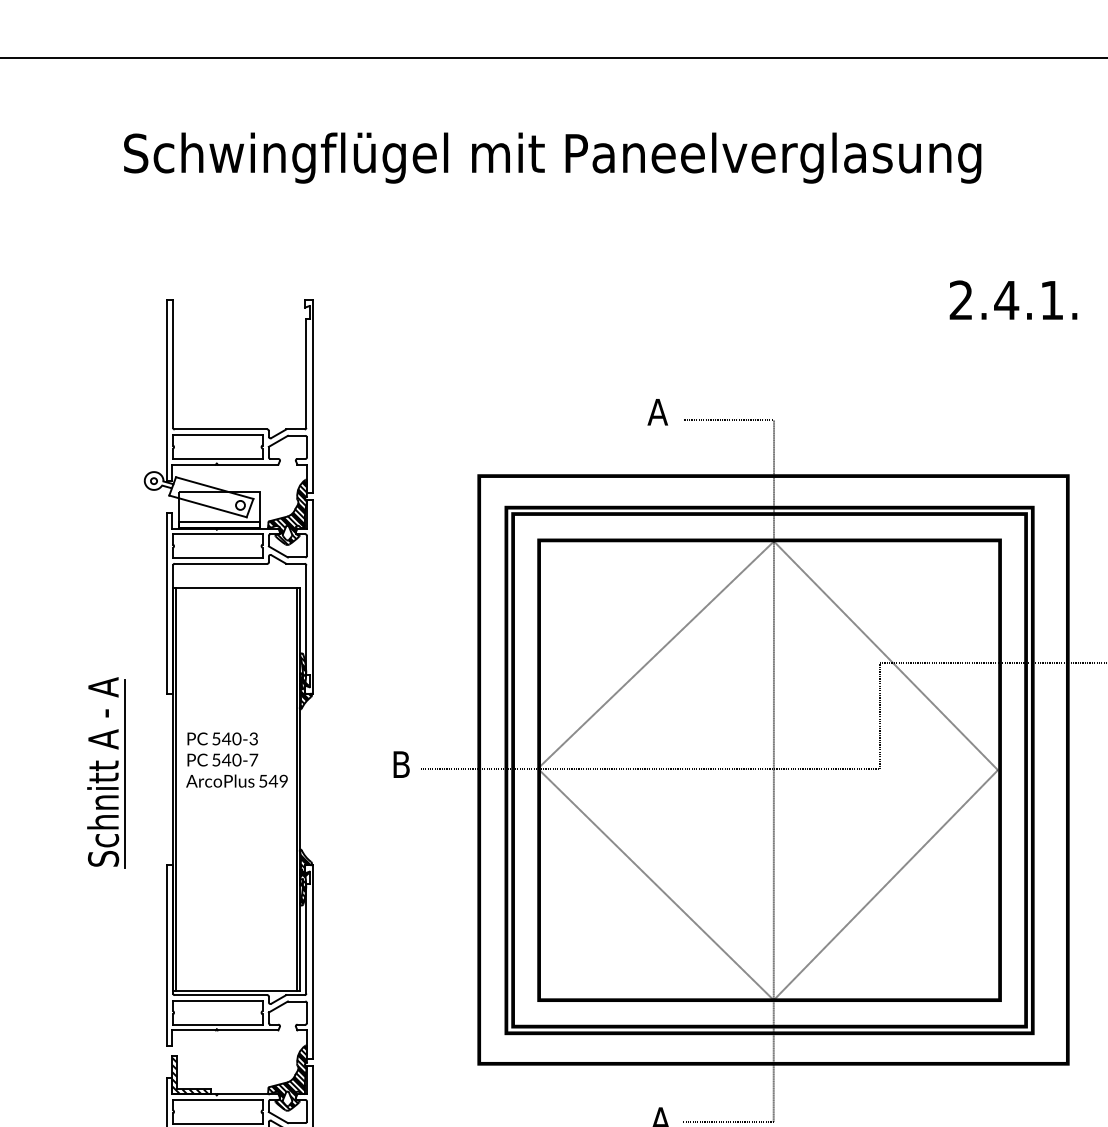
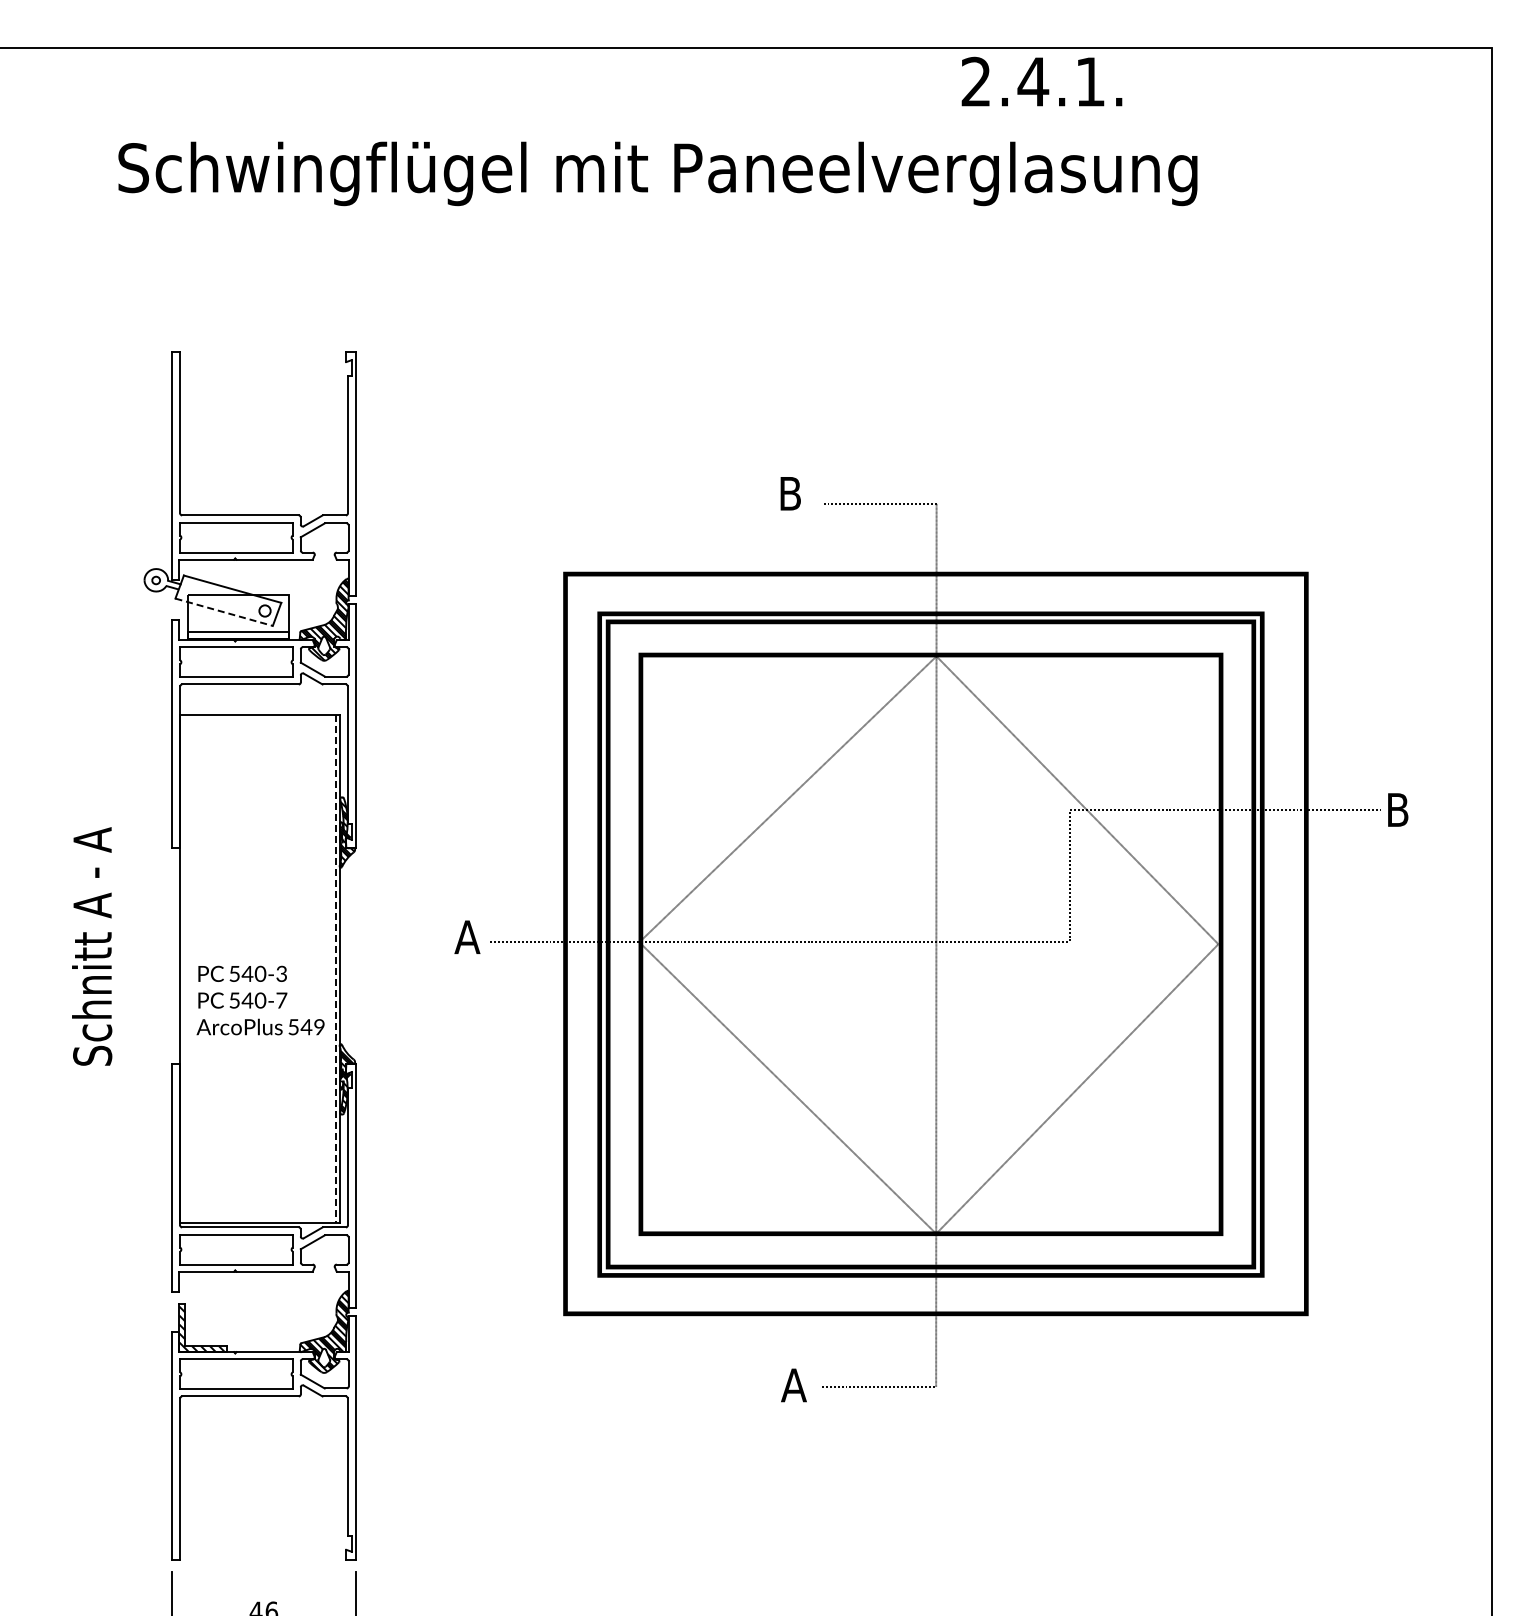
text: (1013, 300) -> (1041, 81), moved
text: (657, 412) -> (790, 493), A -> B
line: (208, 506) -> (224, 612), solid -> dashed
text: (236, 760) -> (260, 1000), moved
text: (401, 764) -> (467, 937), B -> A
line: (124, 773) -> (119, 948), removed
line: (176, 789) -> (184, 968), removed
line: (296, 790) -> (335, 969), solid -> dashed

